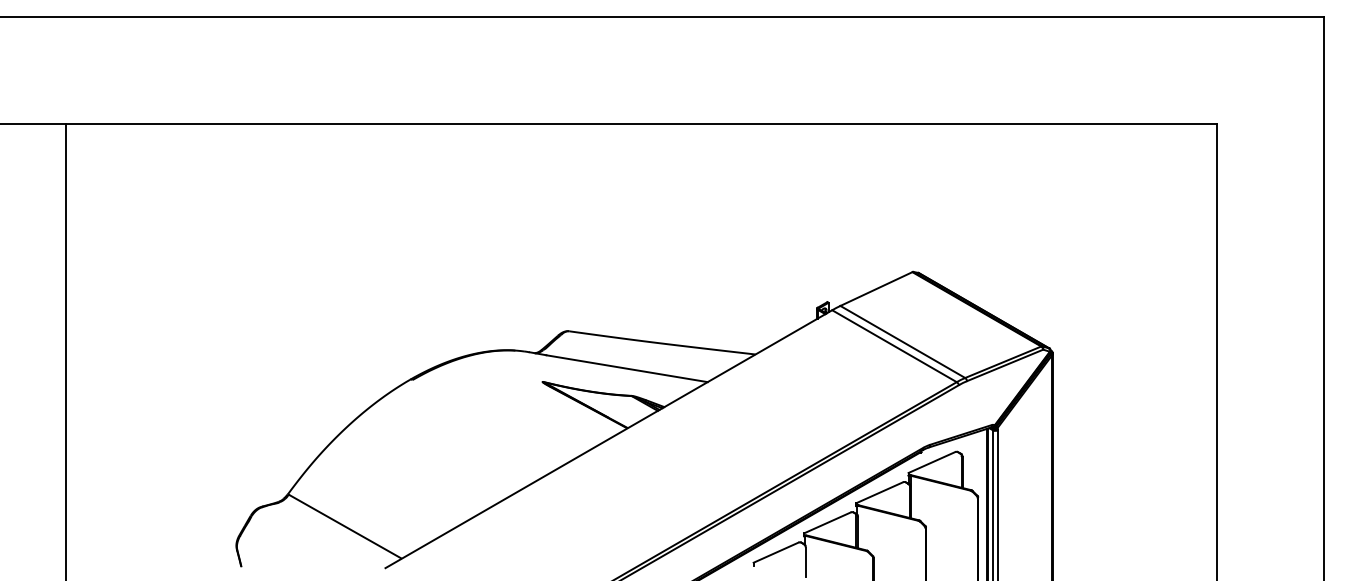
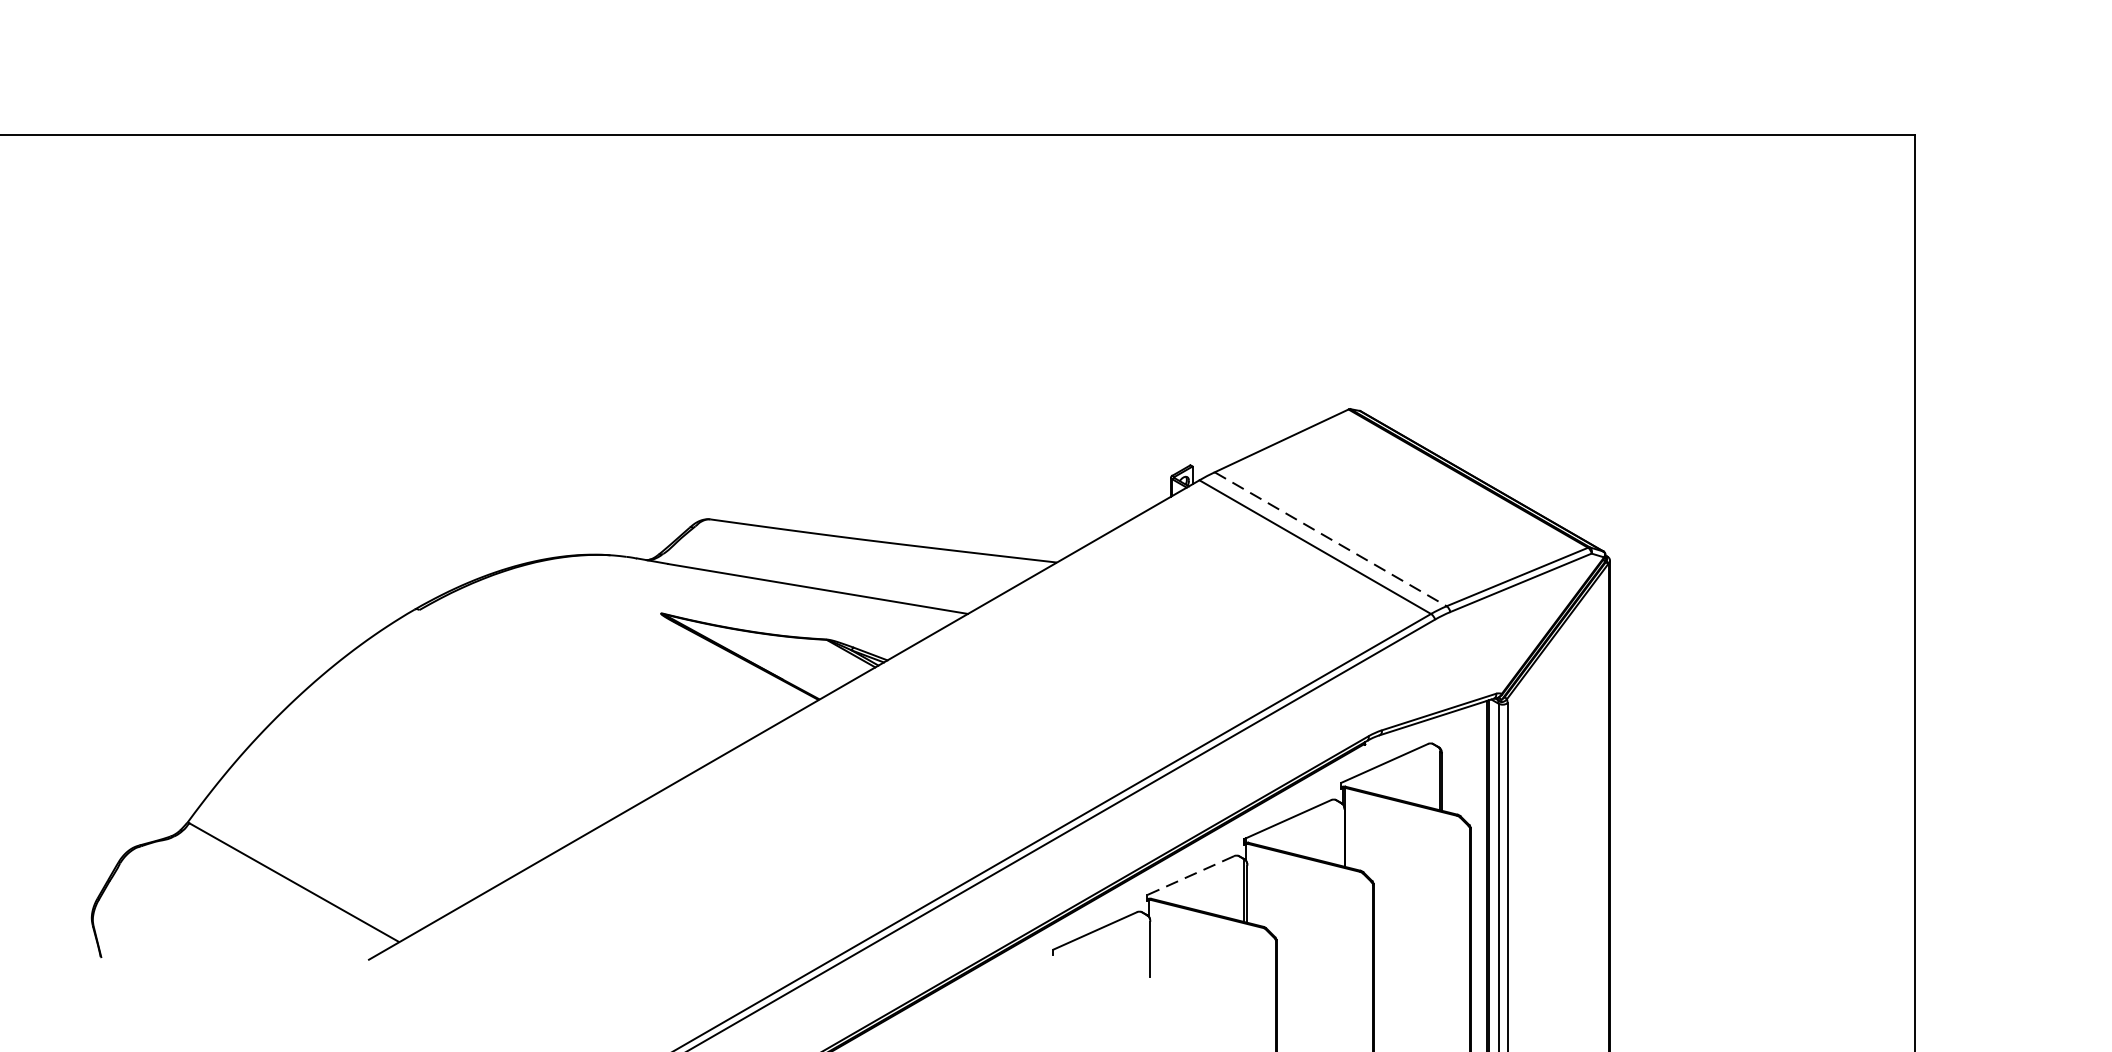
line: (903, 342) -> (1331, 540), solid -> dashed
line: (827, 522) -> (1190, 874), solid -> dashed

